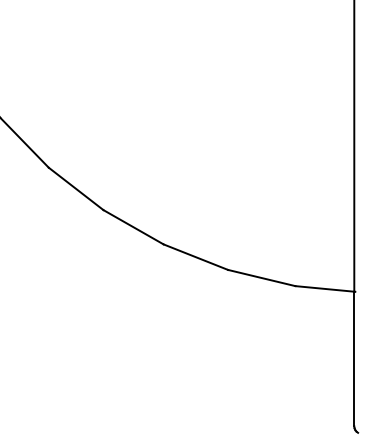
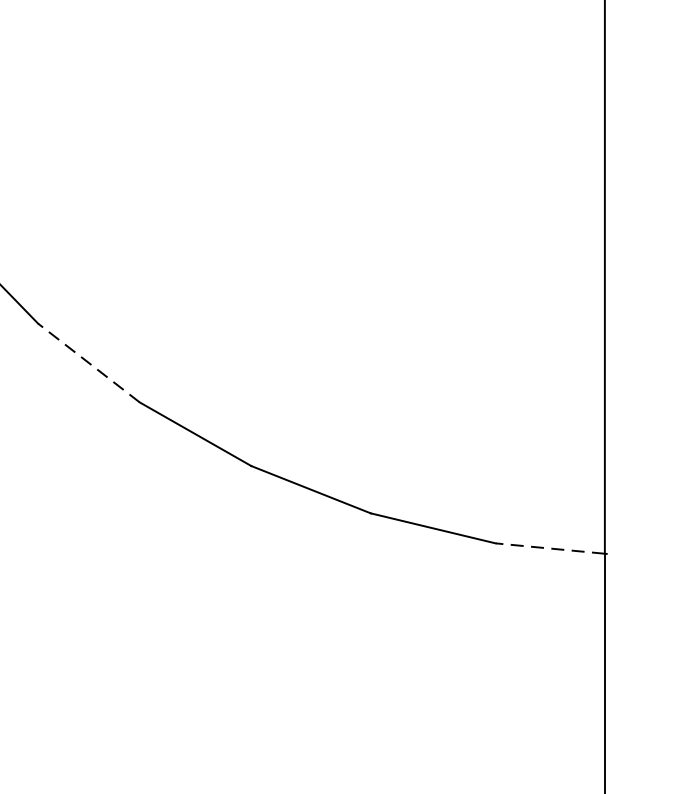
line: (76, 188) -> (89, 362), solid -> dashed
line: (324, 288) -> (549, 547), solid -> dashed

